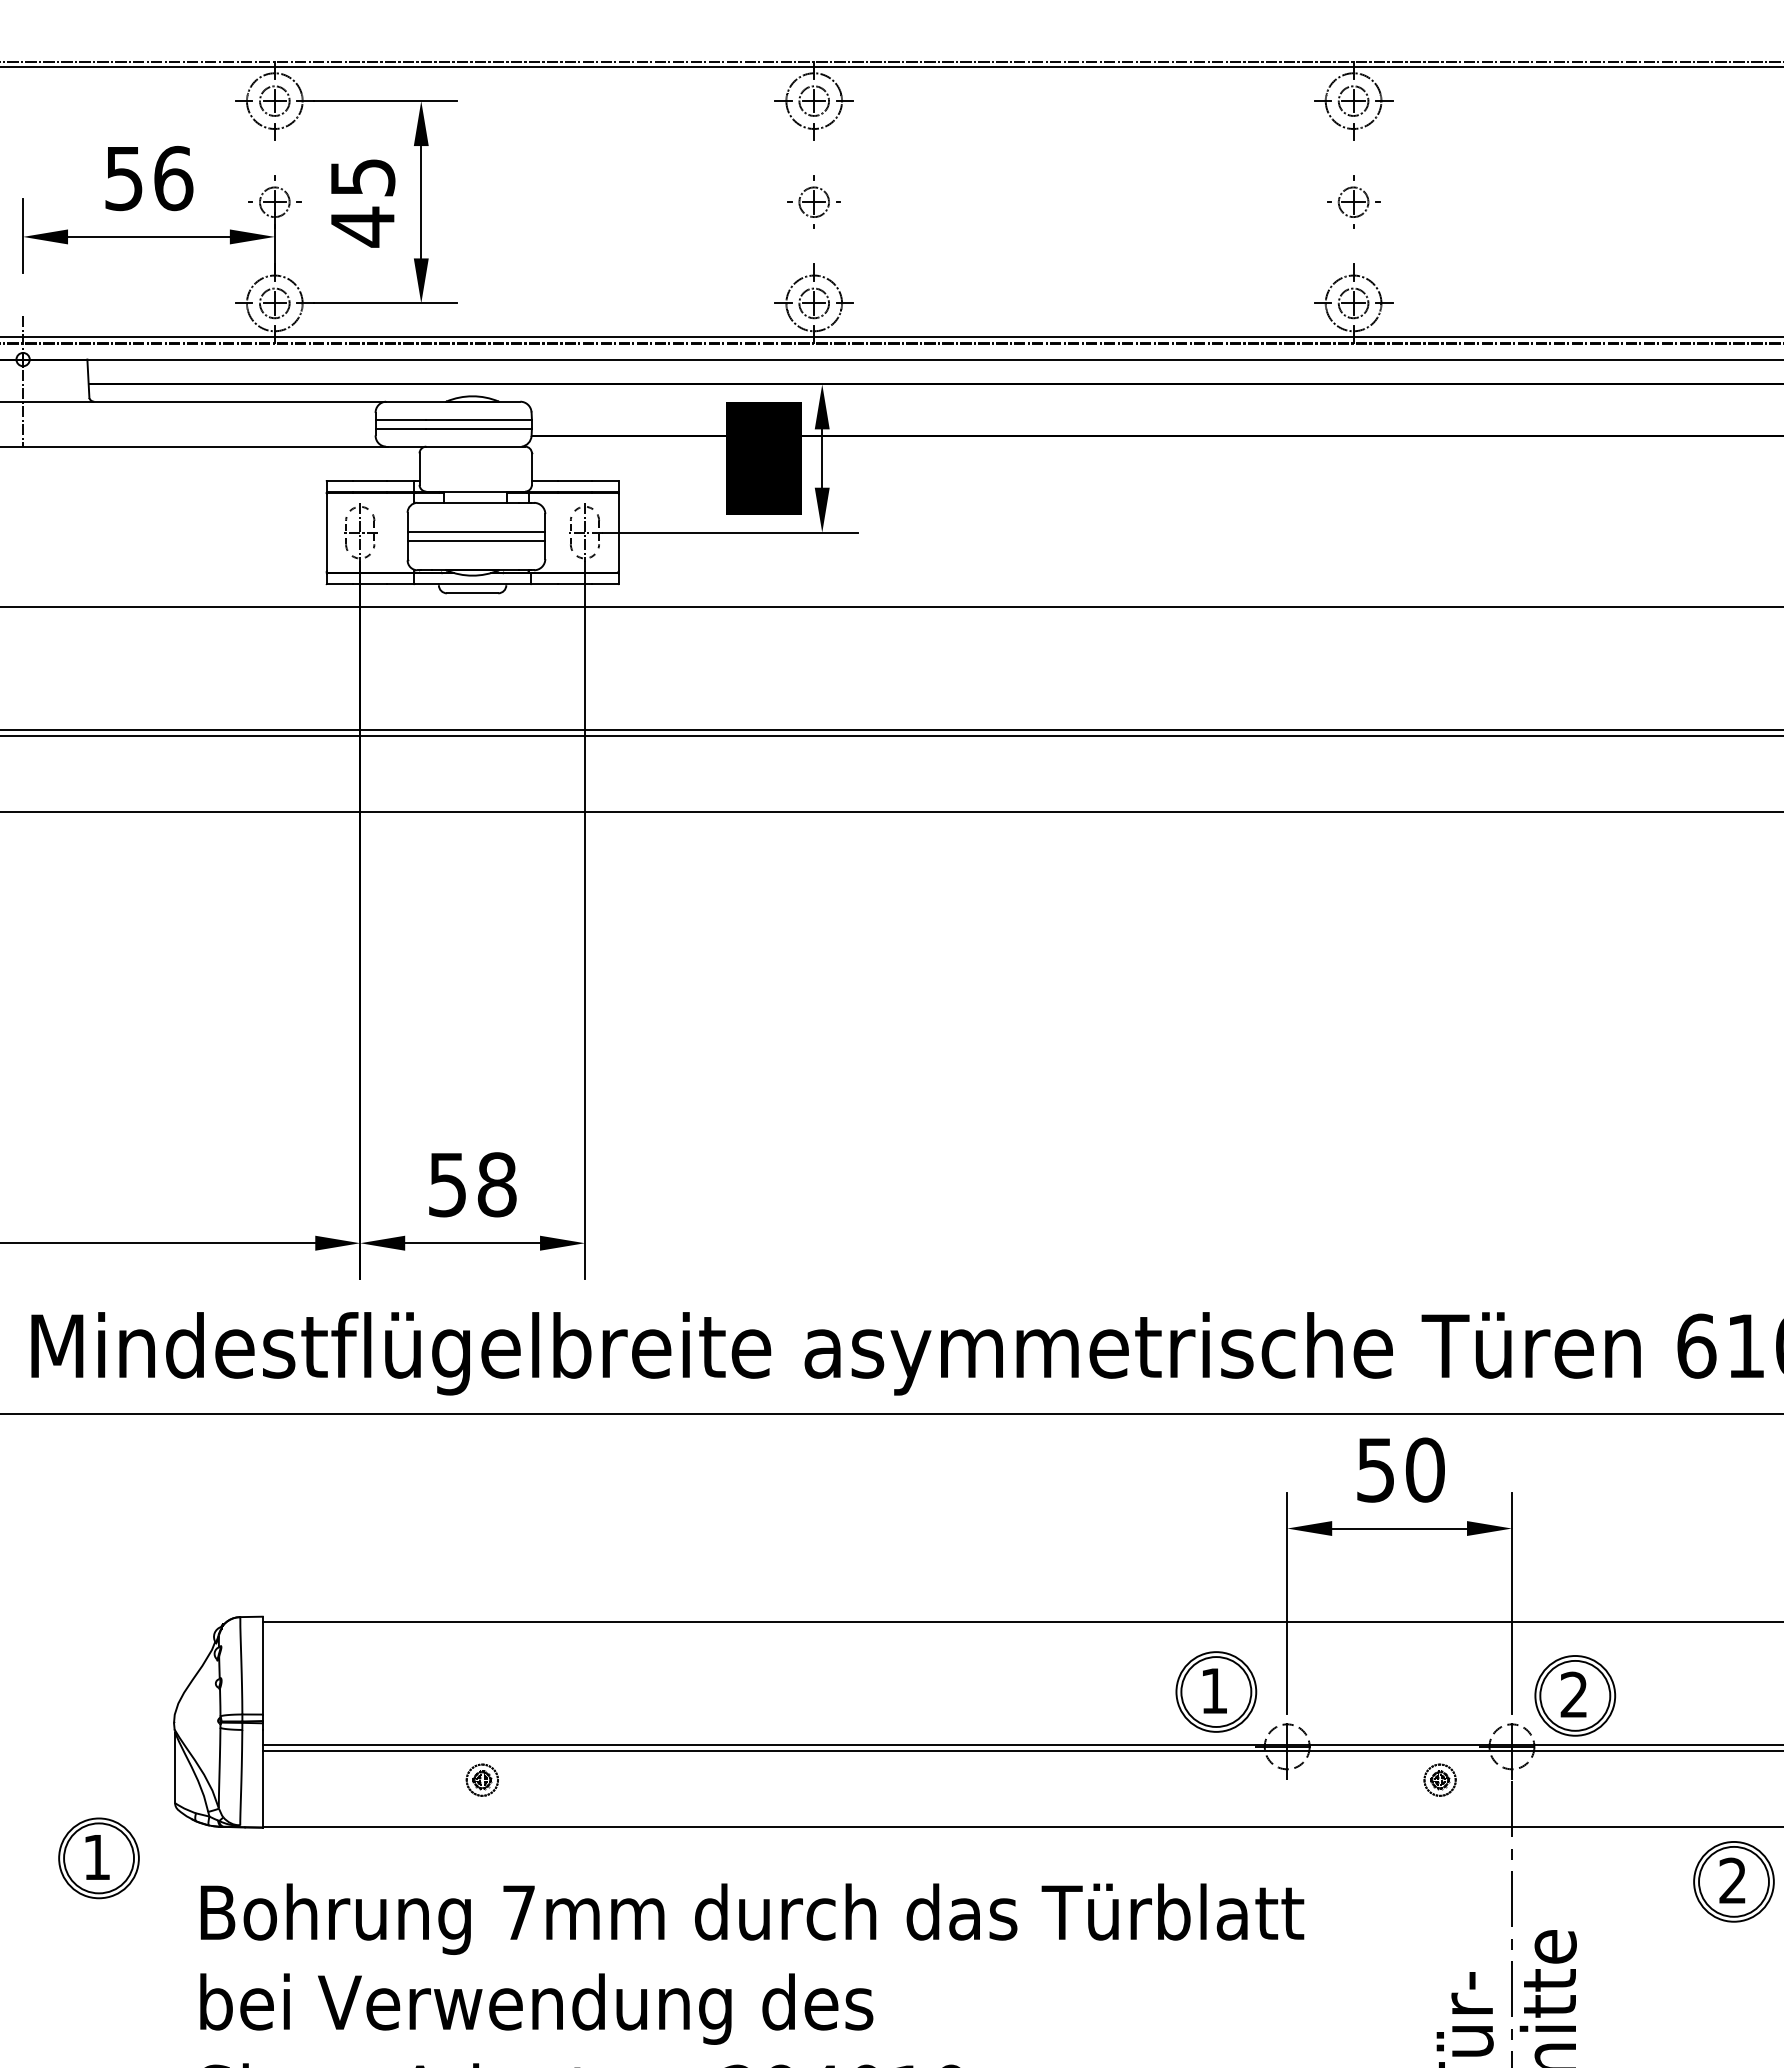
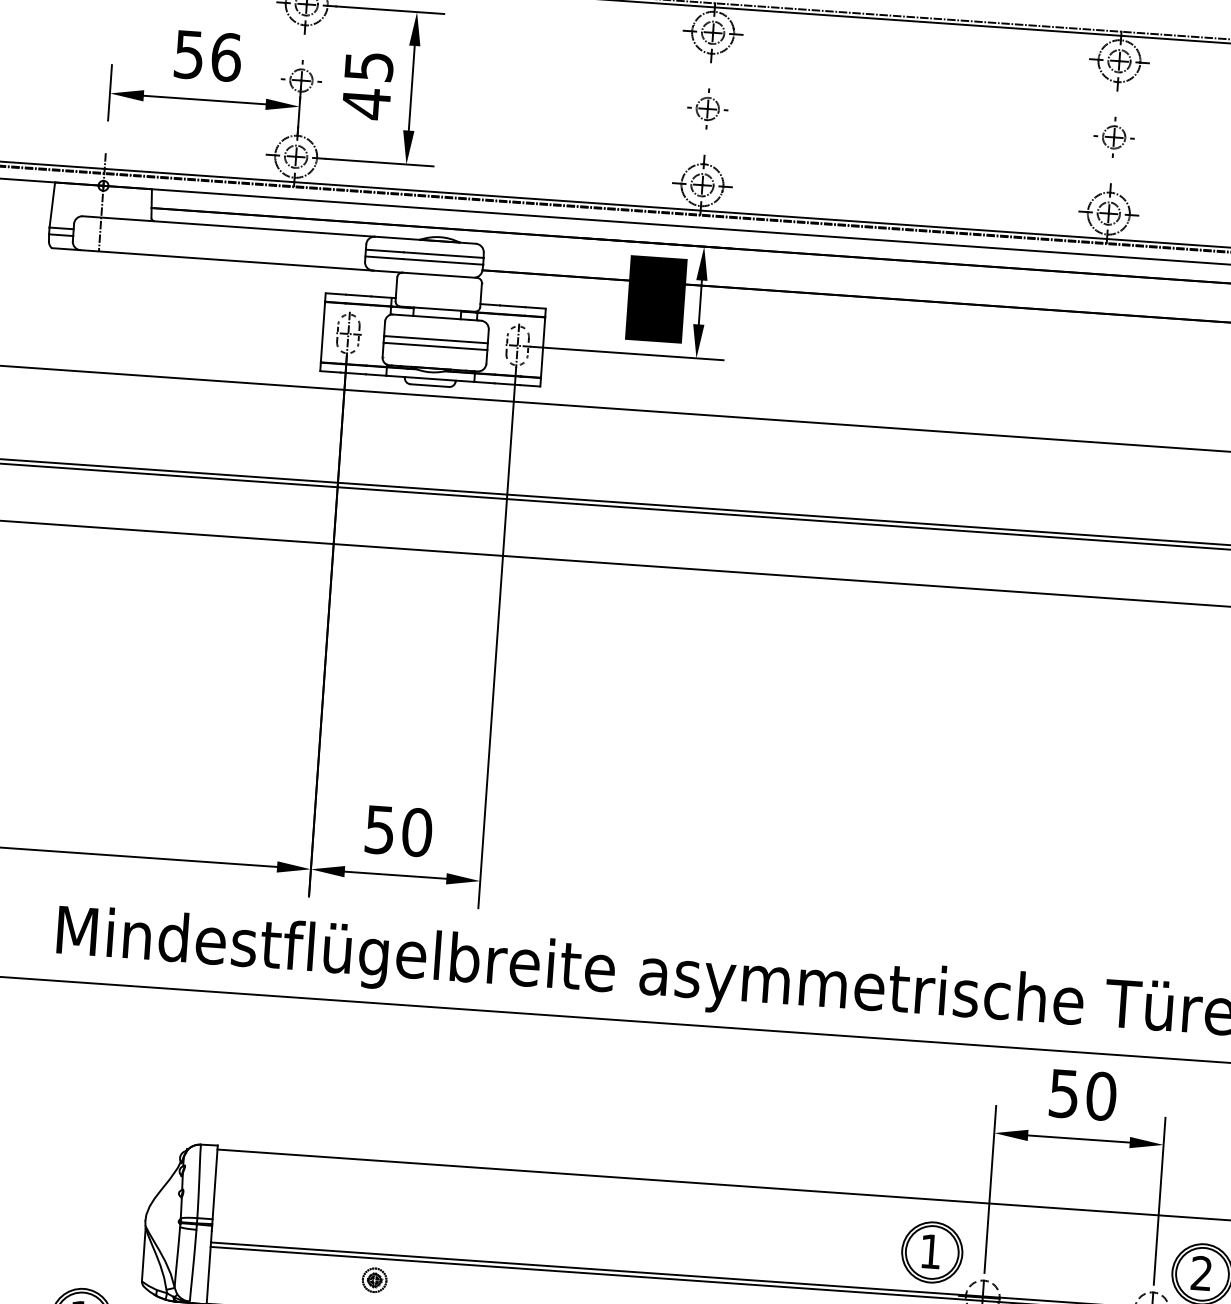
text: (496, 1184) -> (416, 832), 58 -> 50

